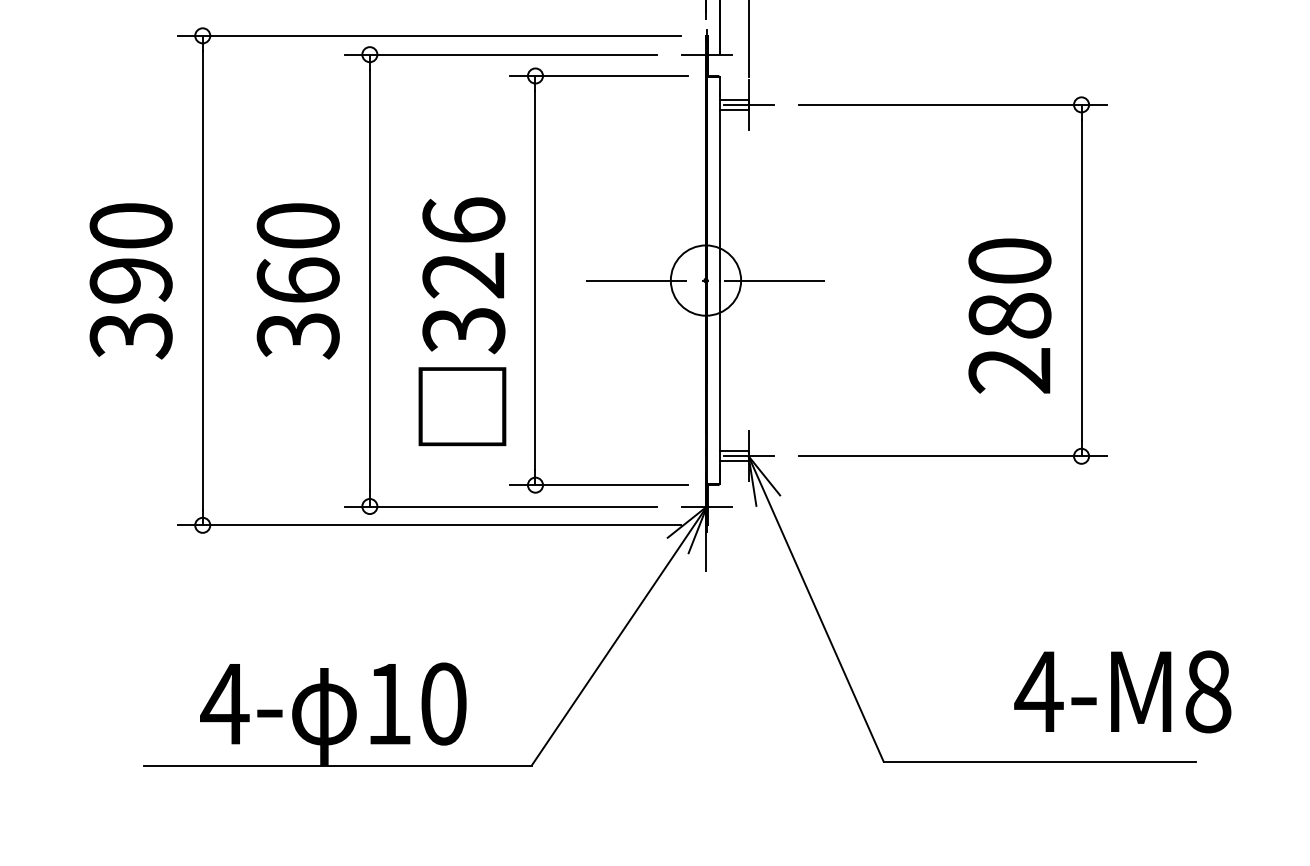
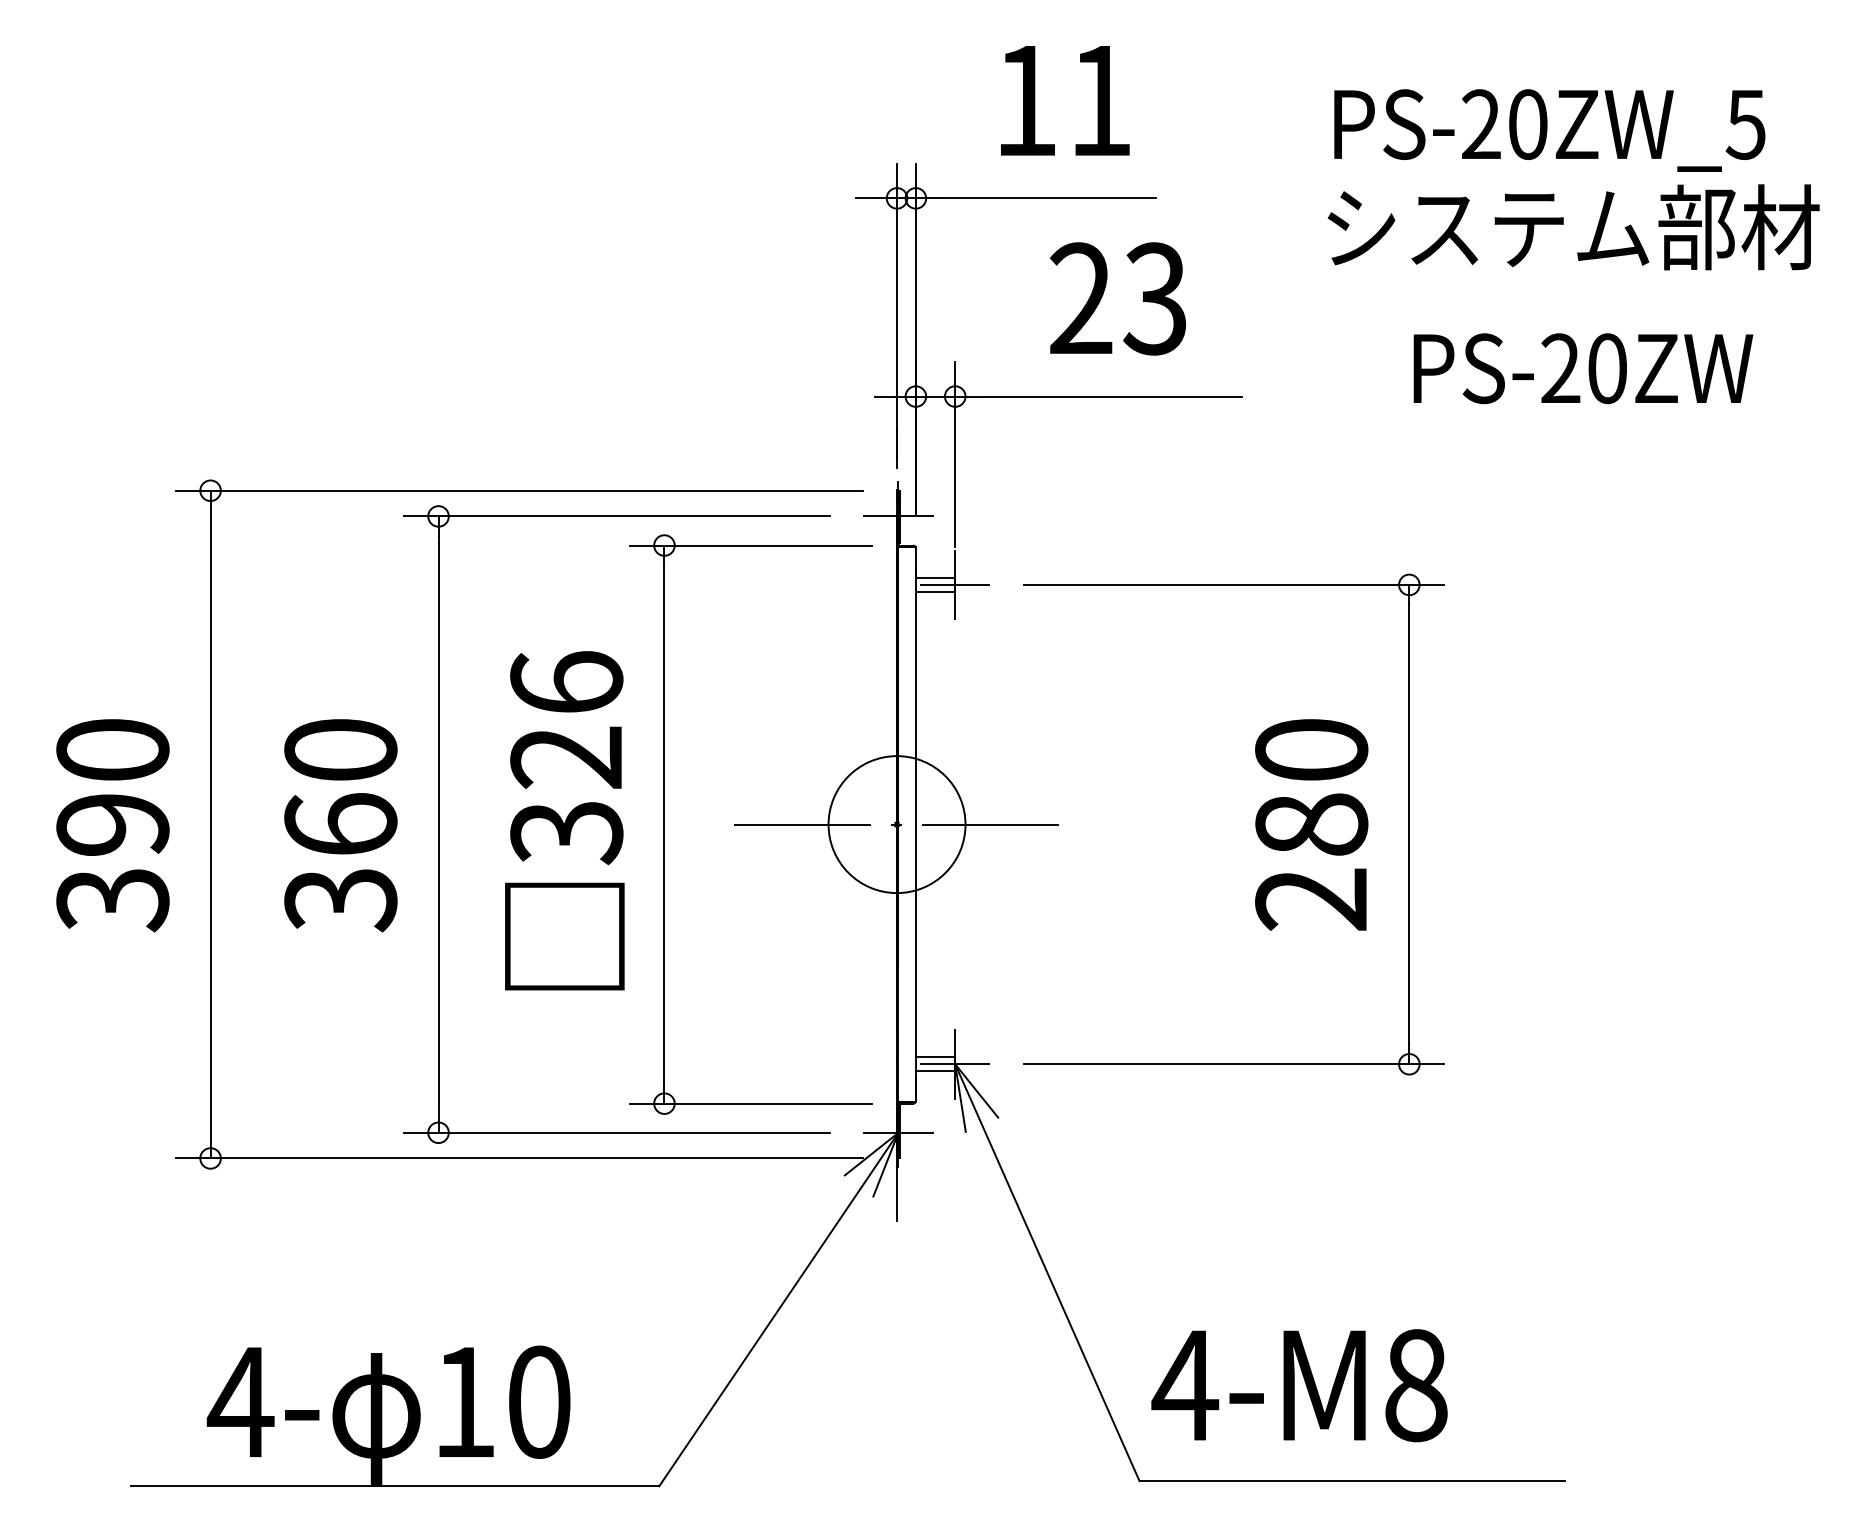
circle: (705, 280) -> (896, 824), size x1.43
text: (1009, 315) -> (1311, 824), moved
text: (462, 321) -> (564, 820), moved
text: (1122, 691) -> (1299, 1385), moved

